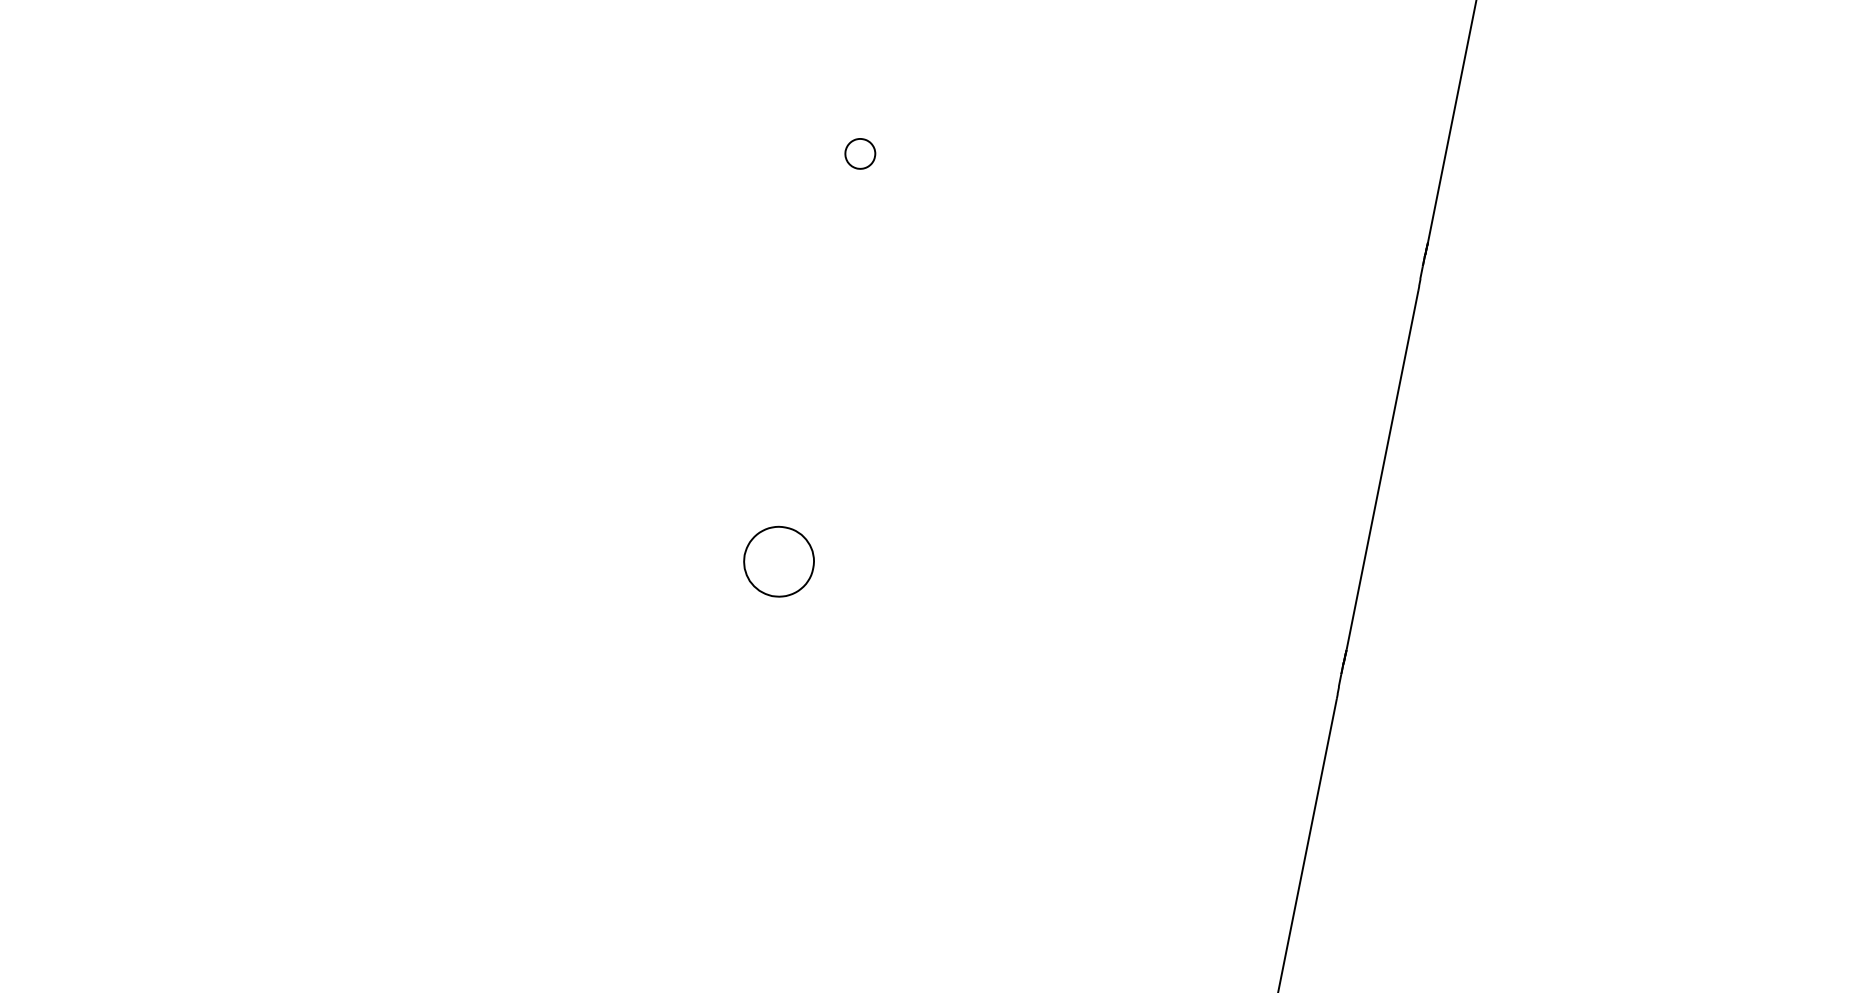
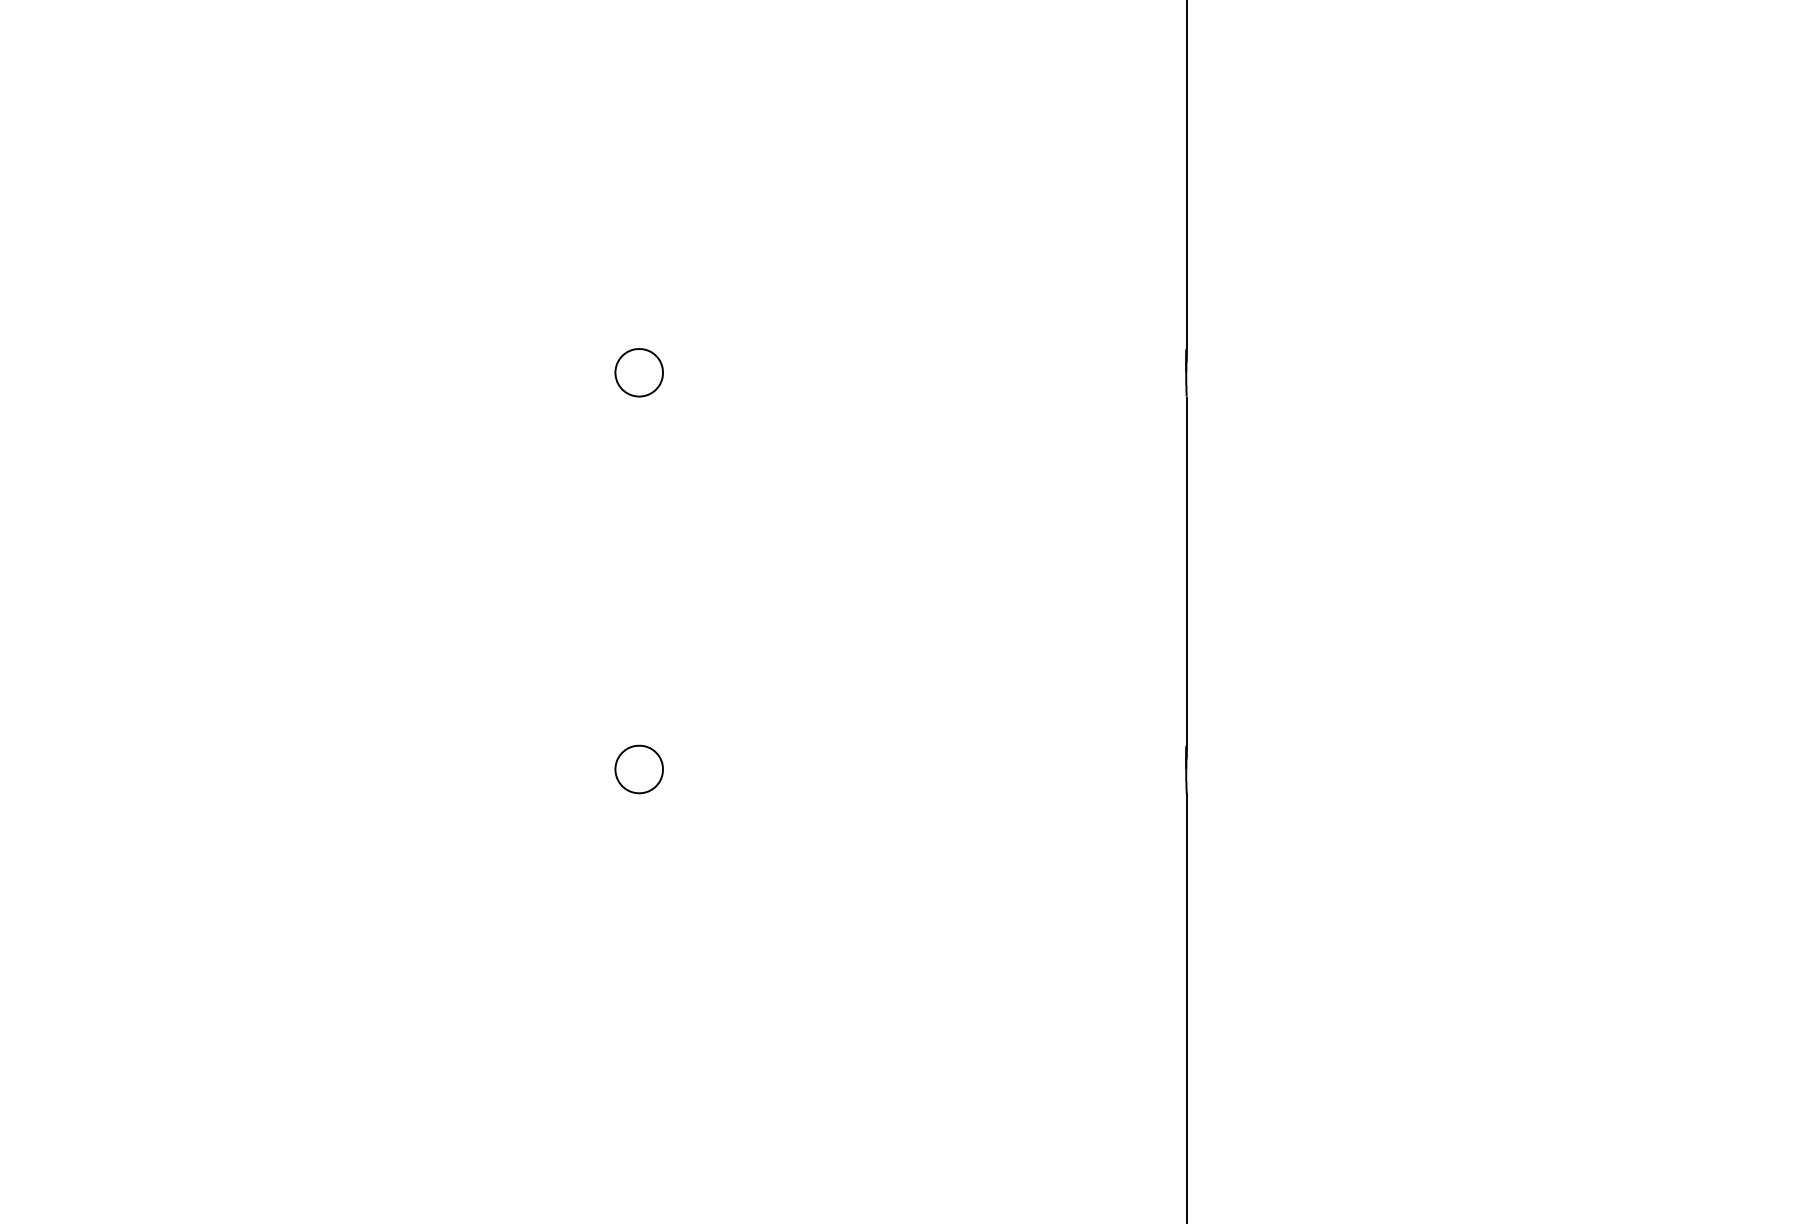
part: (859, 153) -> (638, 372), size x1.67
part: (778, 561) -> (638, 769), size x0.71

